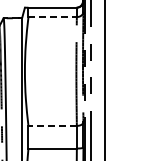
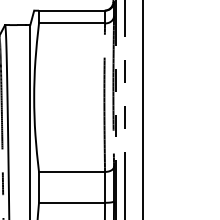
line: (53, 17) -> (73, 24), dashed -> solid
line: (52, 125) -> (71, 171), dashed -> solid

